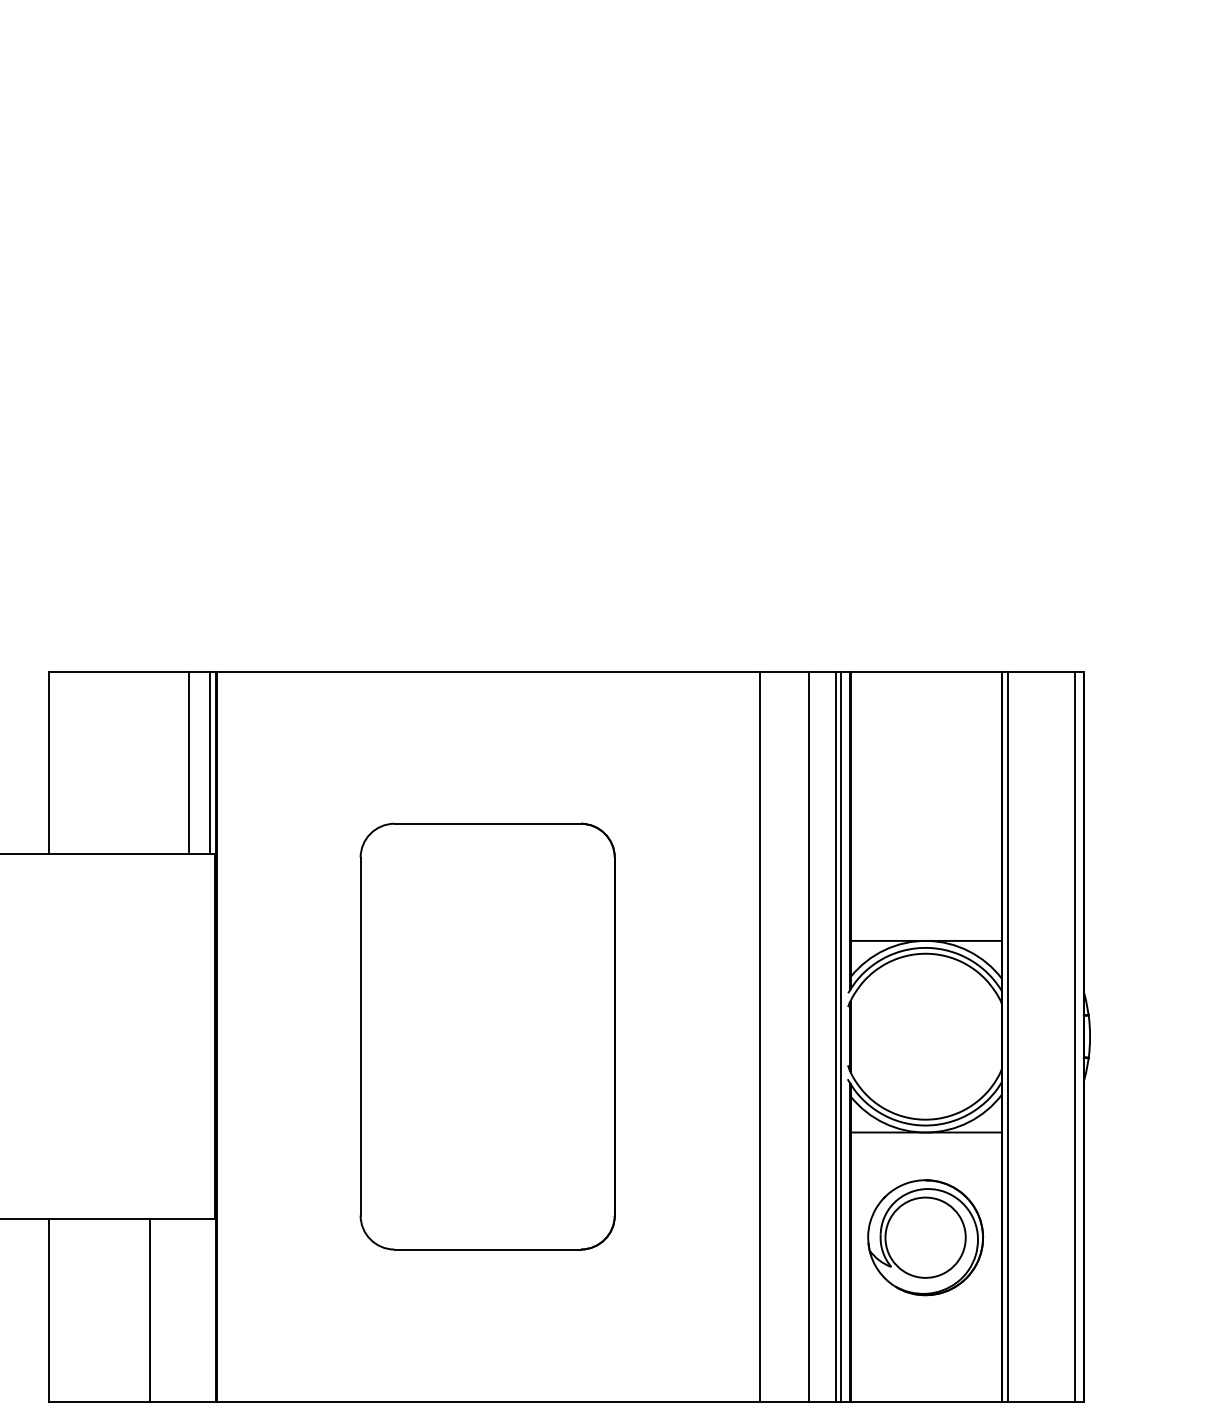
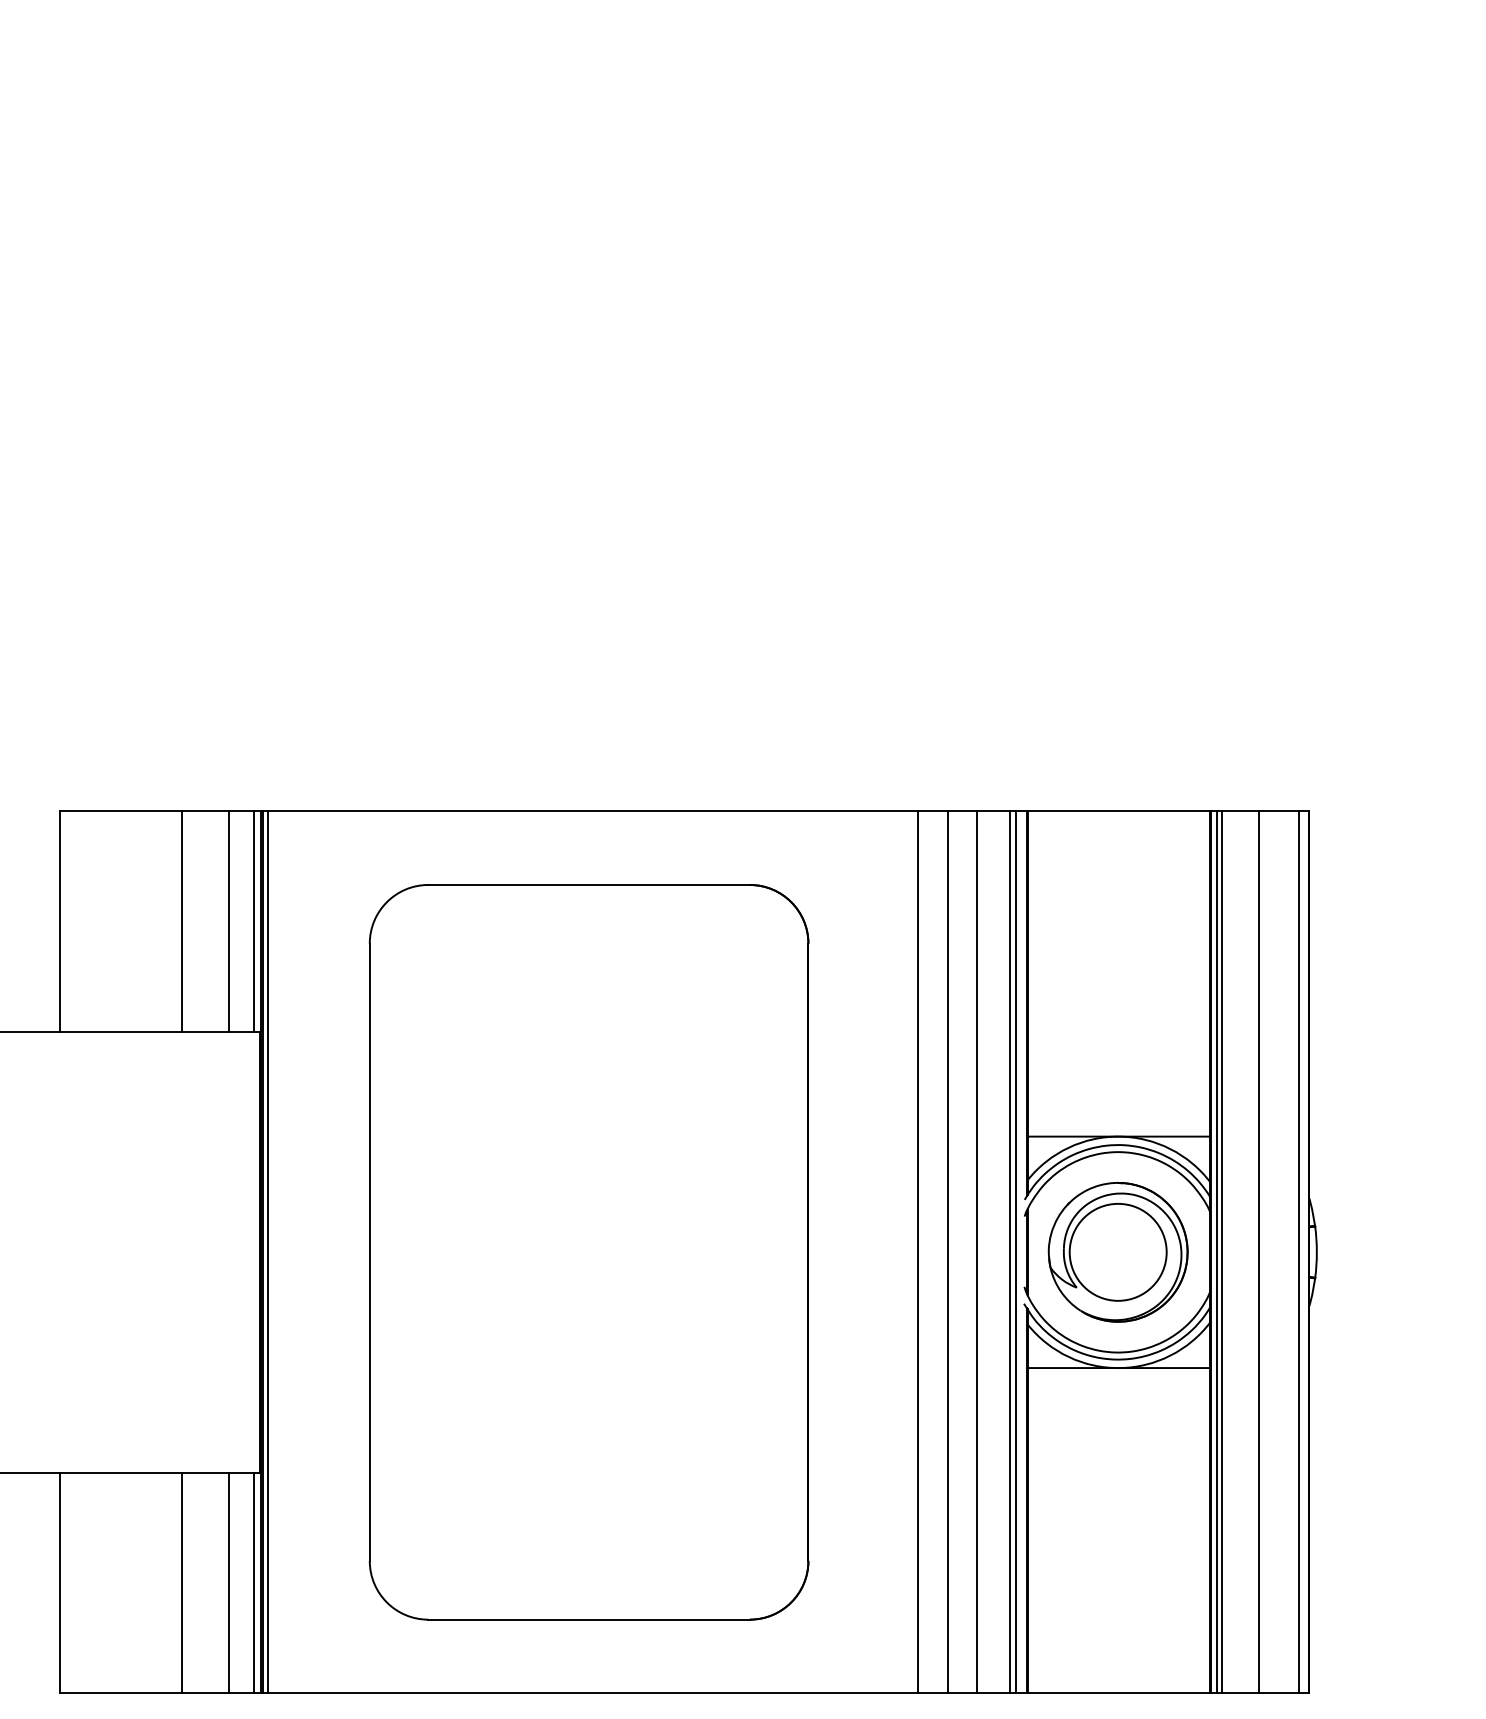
line: (150, 762) -> (181, 921), added
line: (221, 1036) -> (267, 1252), added
part: (487, 1036) -> (588, 1252), size x1.43
line: (784, 1036) -> (947, 1252), added
line: (1011, 1036) -> (1221, 1252), added
line: (1042, 1036) -> (1259, 1252), added
part: (925, 1237) -> (1118, 1252), moved
line: (189, 1310) -> (229, 1583), added
line: (210, 1310) -> (254, 1583), added

